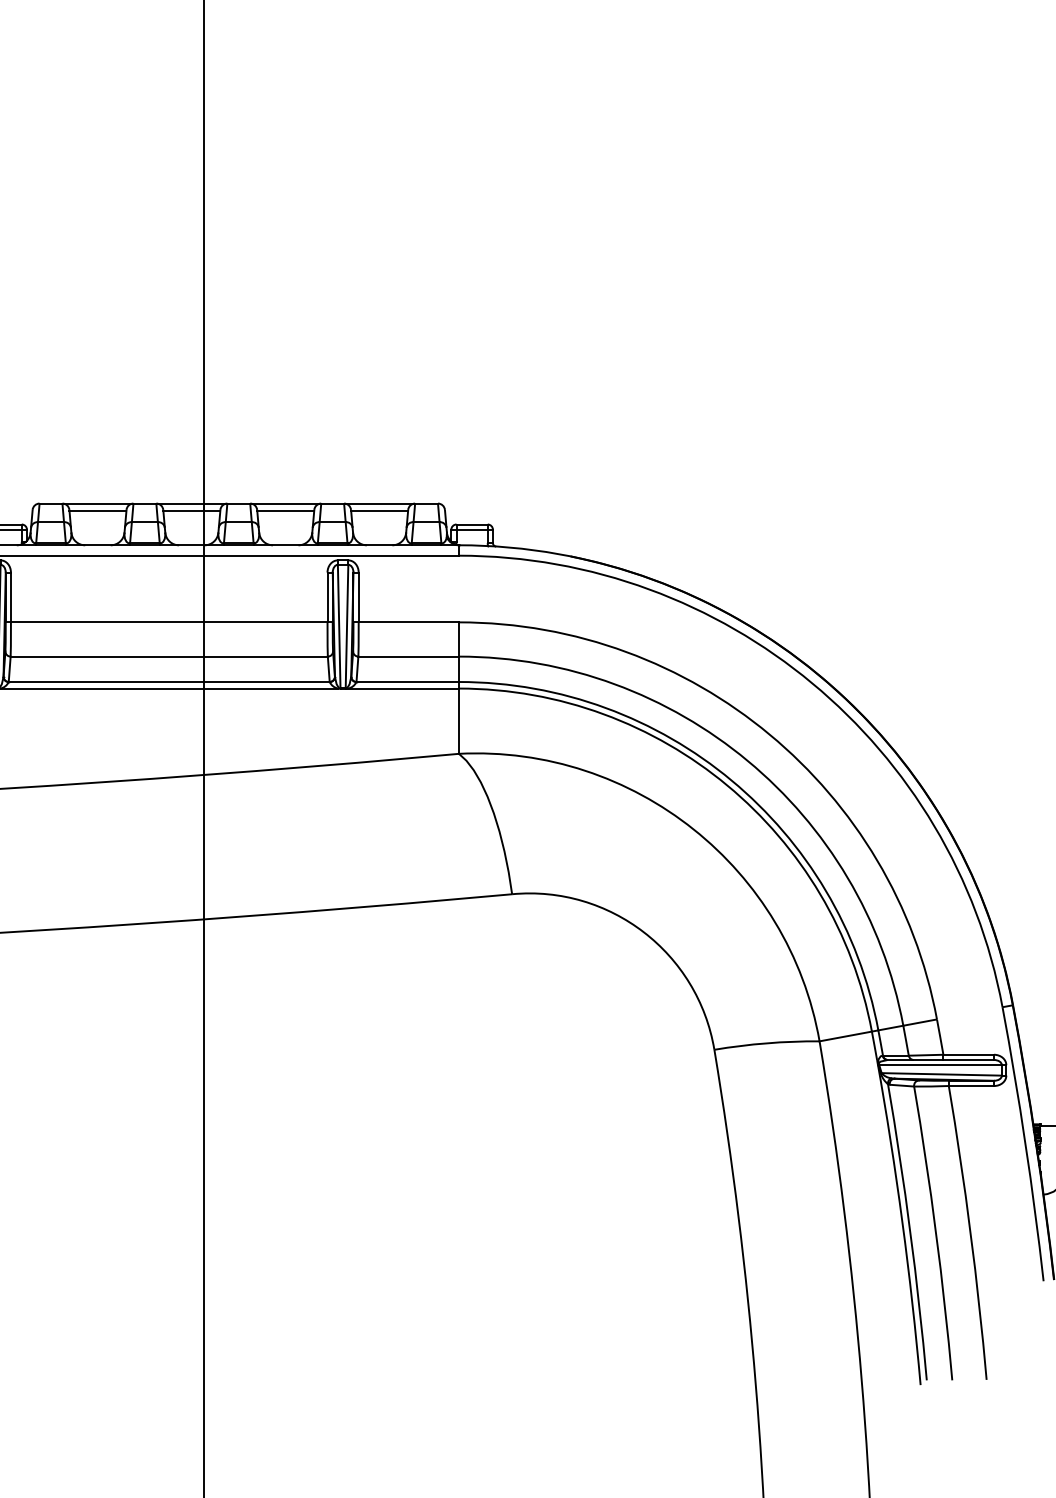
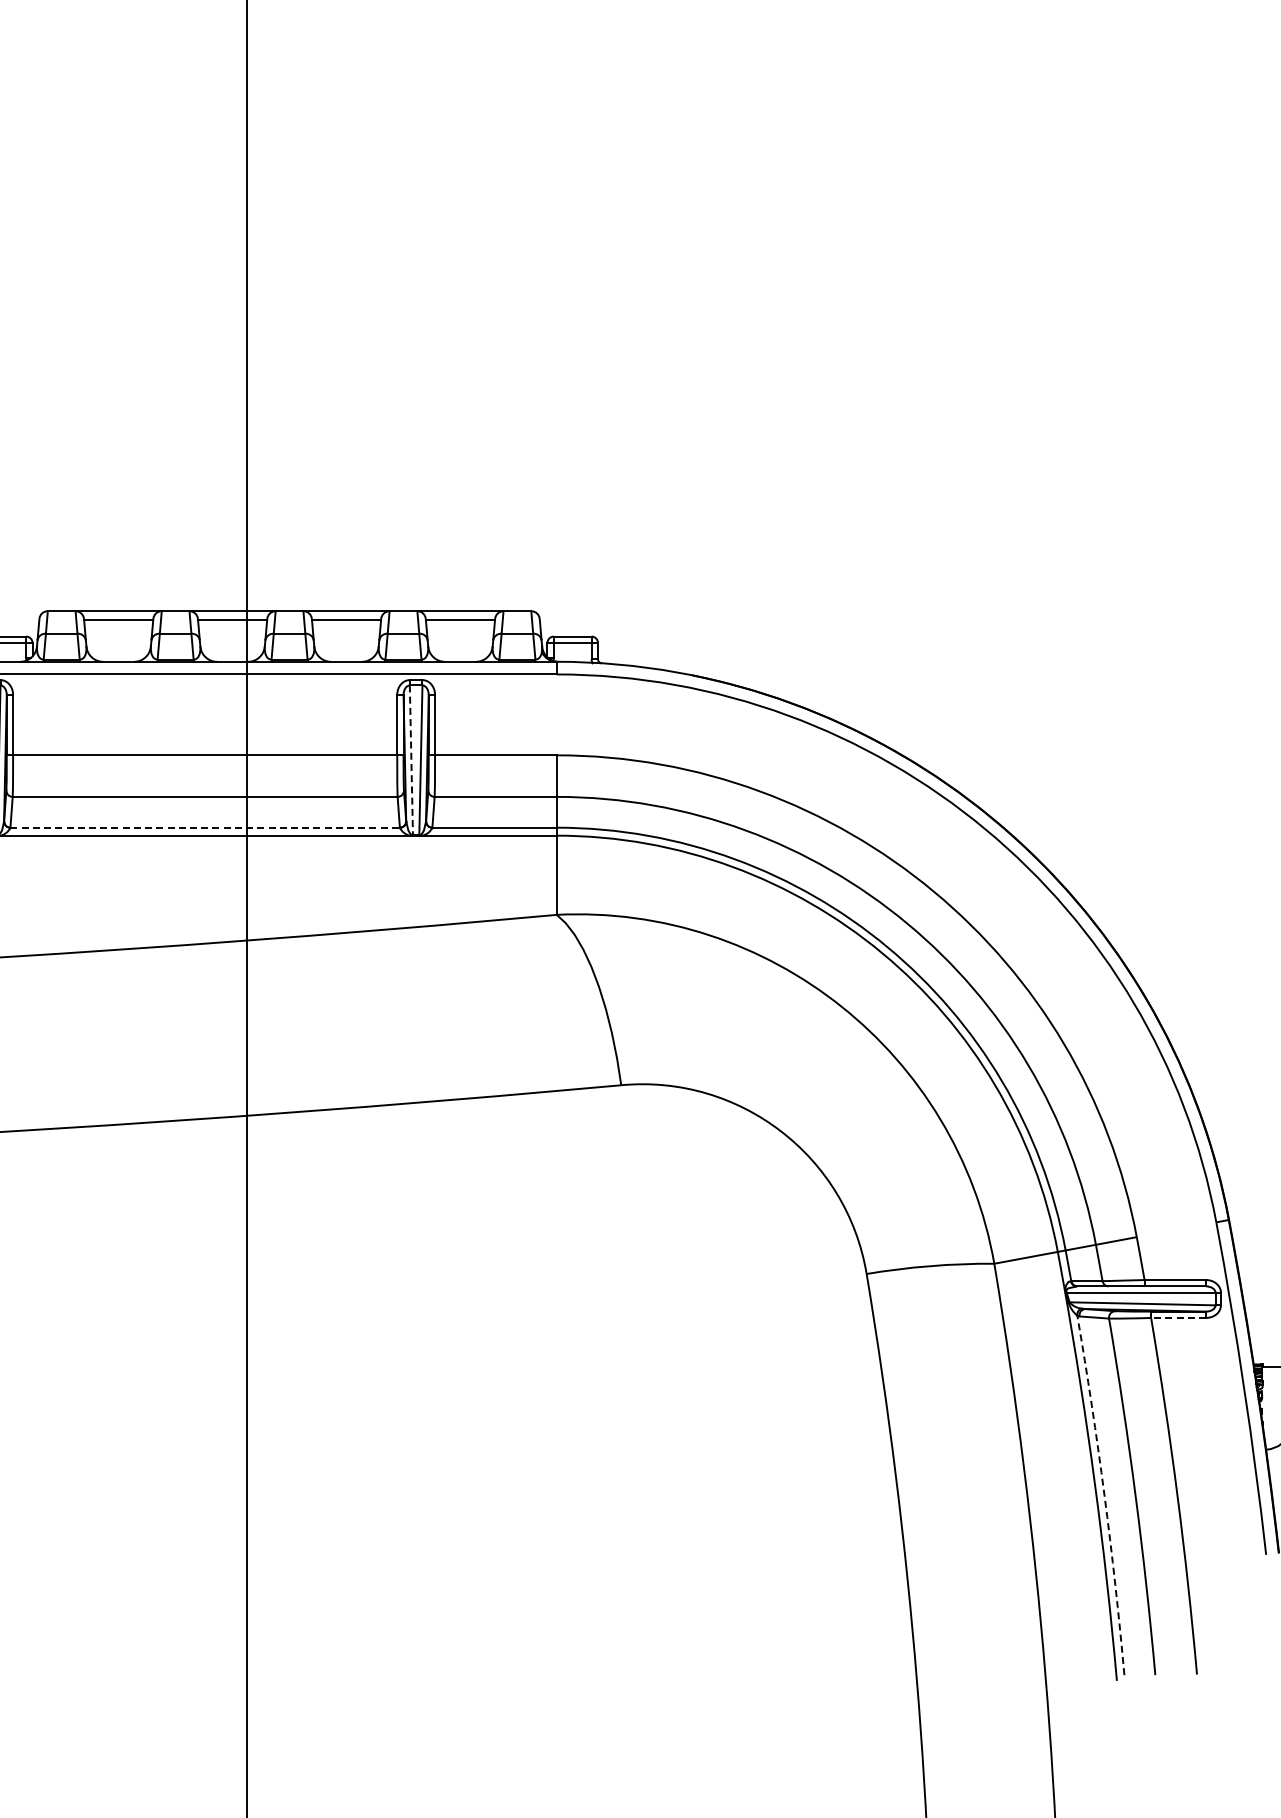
line: (339, 626) -> (411, 760), solid -> dashed
line: (169, 681) -> (205, 827), solid -> dashed
line: (971, 1085) -> (1178, 1317), solid -> dashed
arc: (910, 1231) -> (1104, 1494), solid -> dashed

